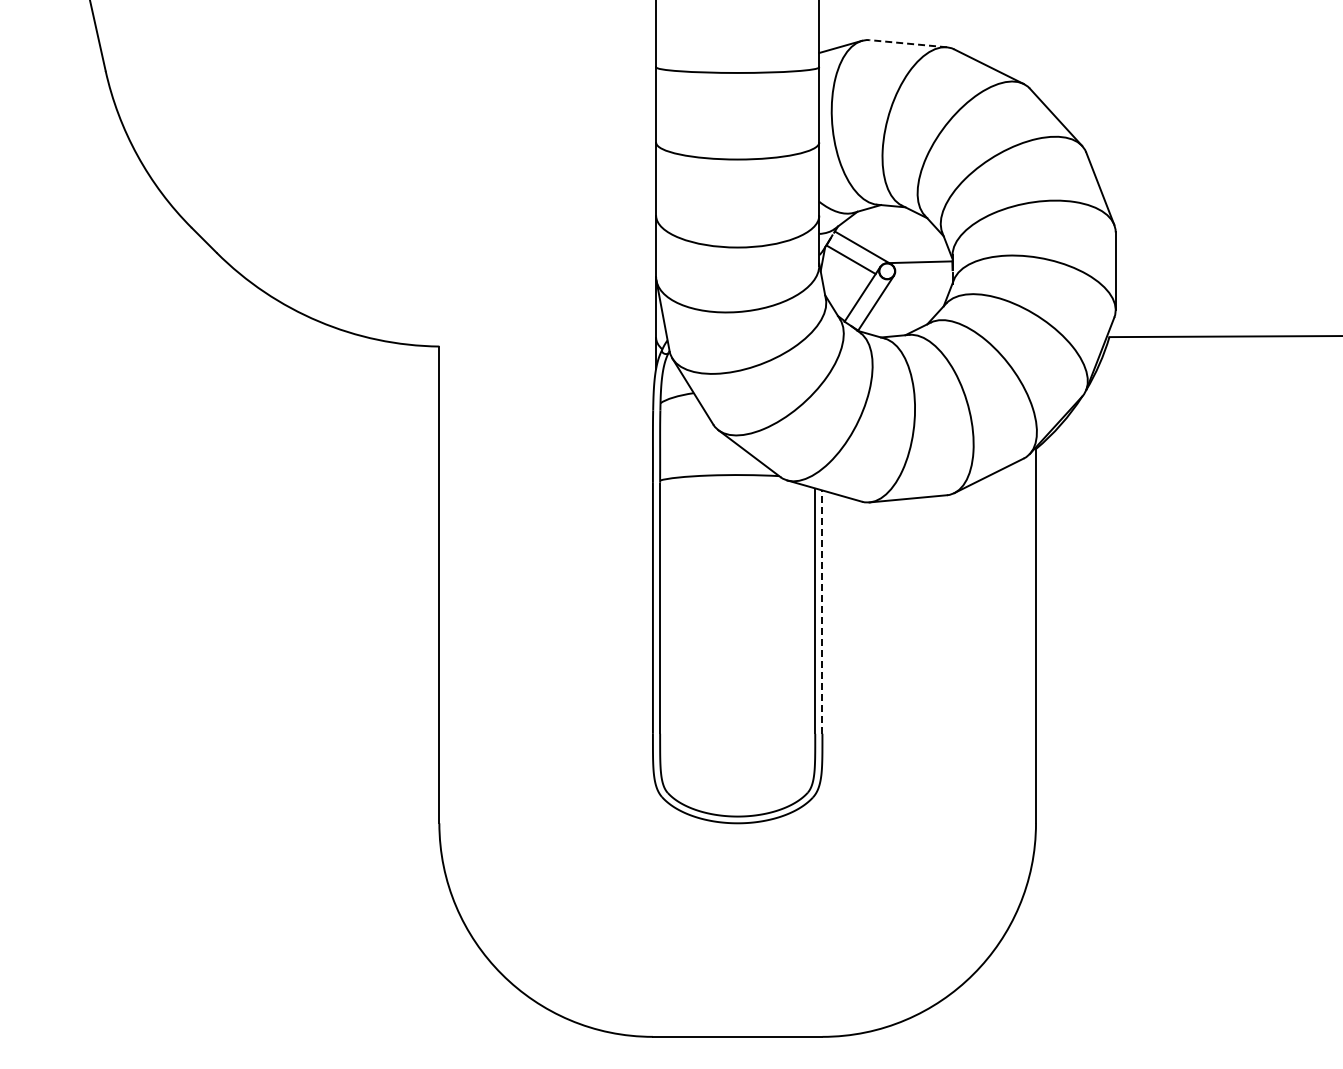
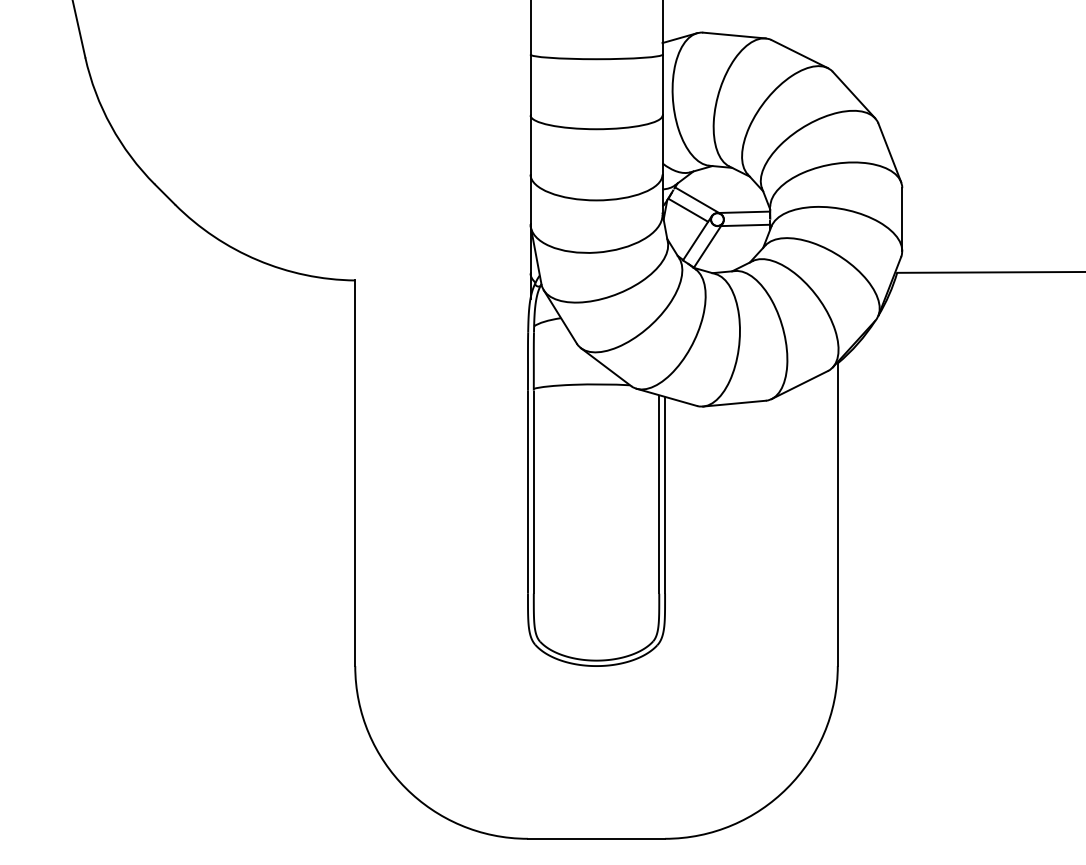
line: (908, 43) -> (734, 35), dashed -> solid
line: (921, 278) -> (745, 225), added
line: (822, 612) -> (665, 495), dashed -> solid

